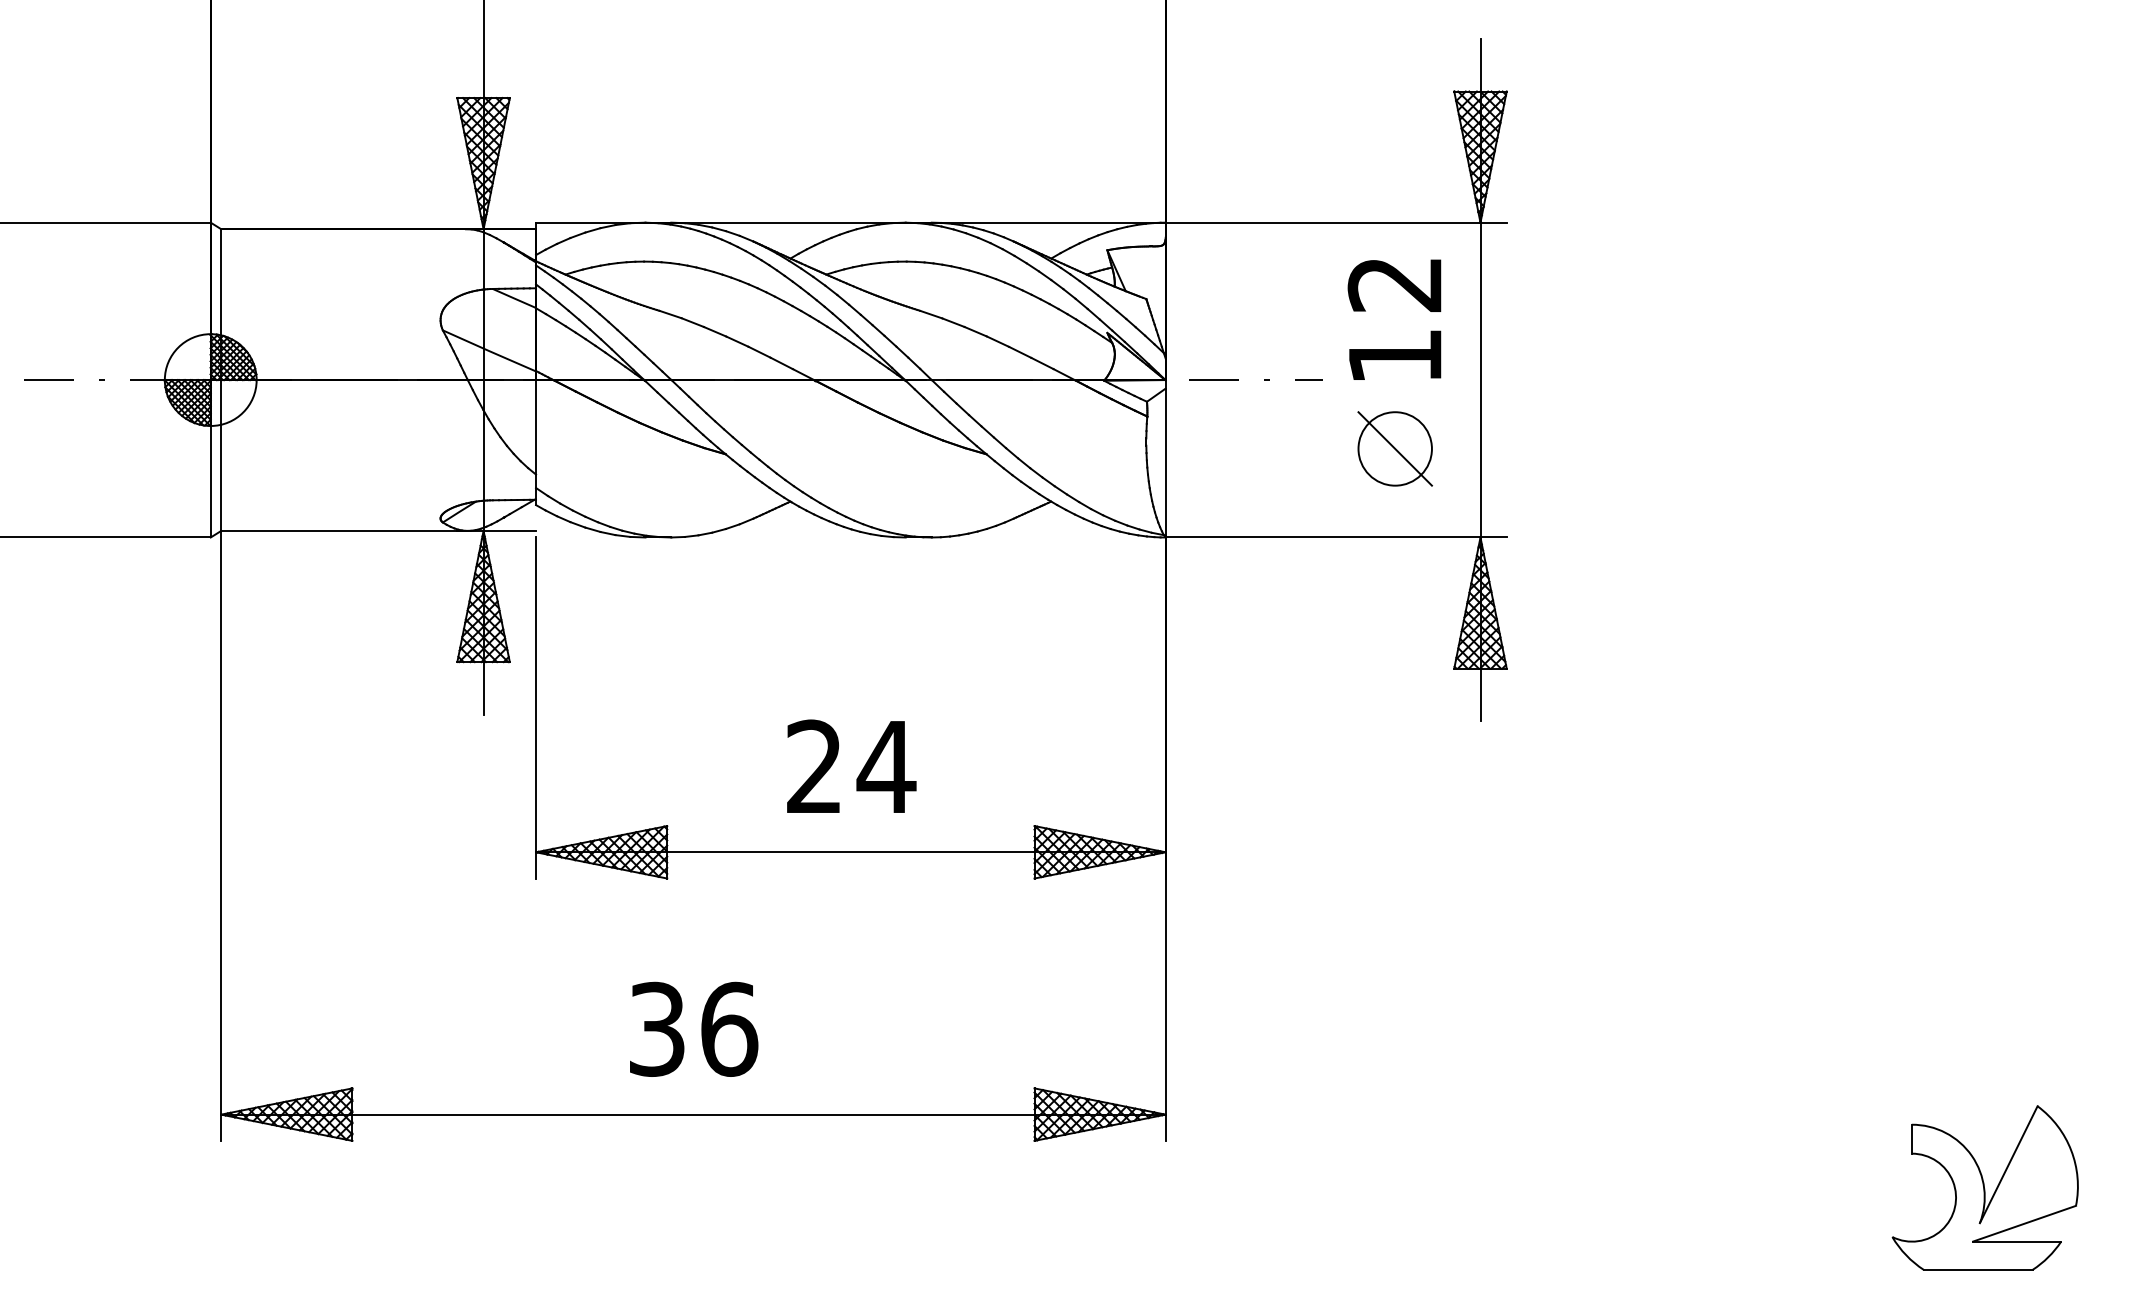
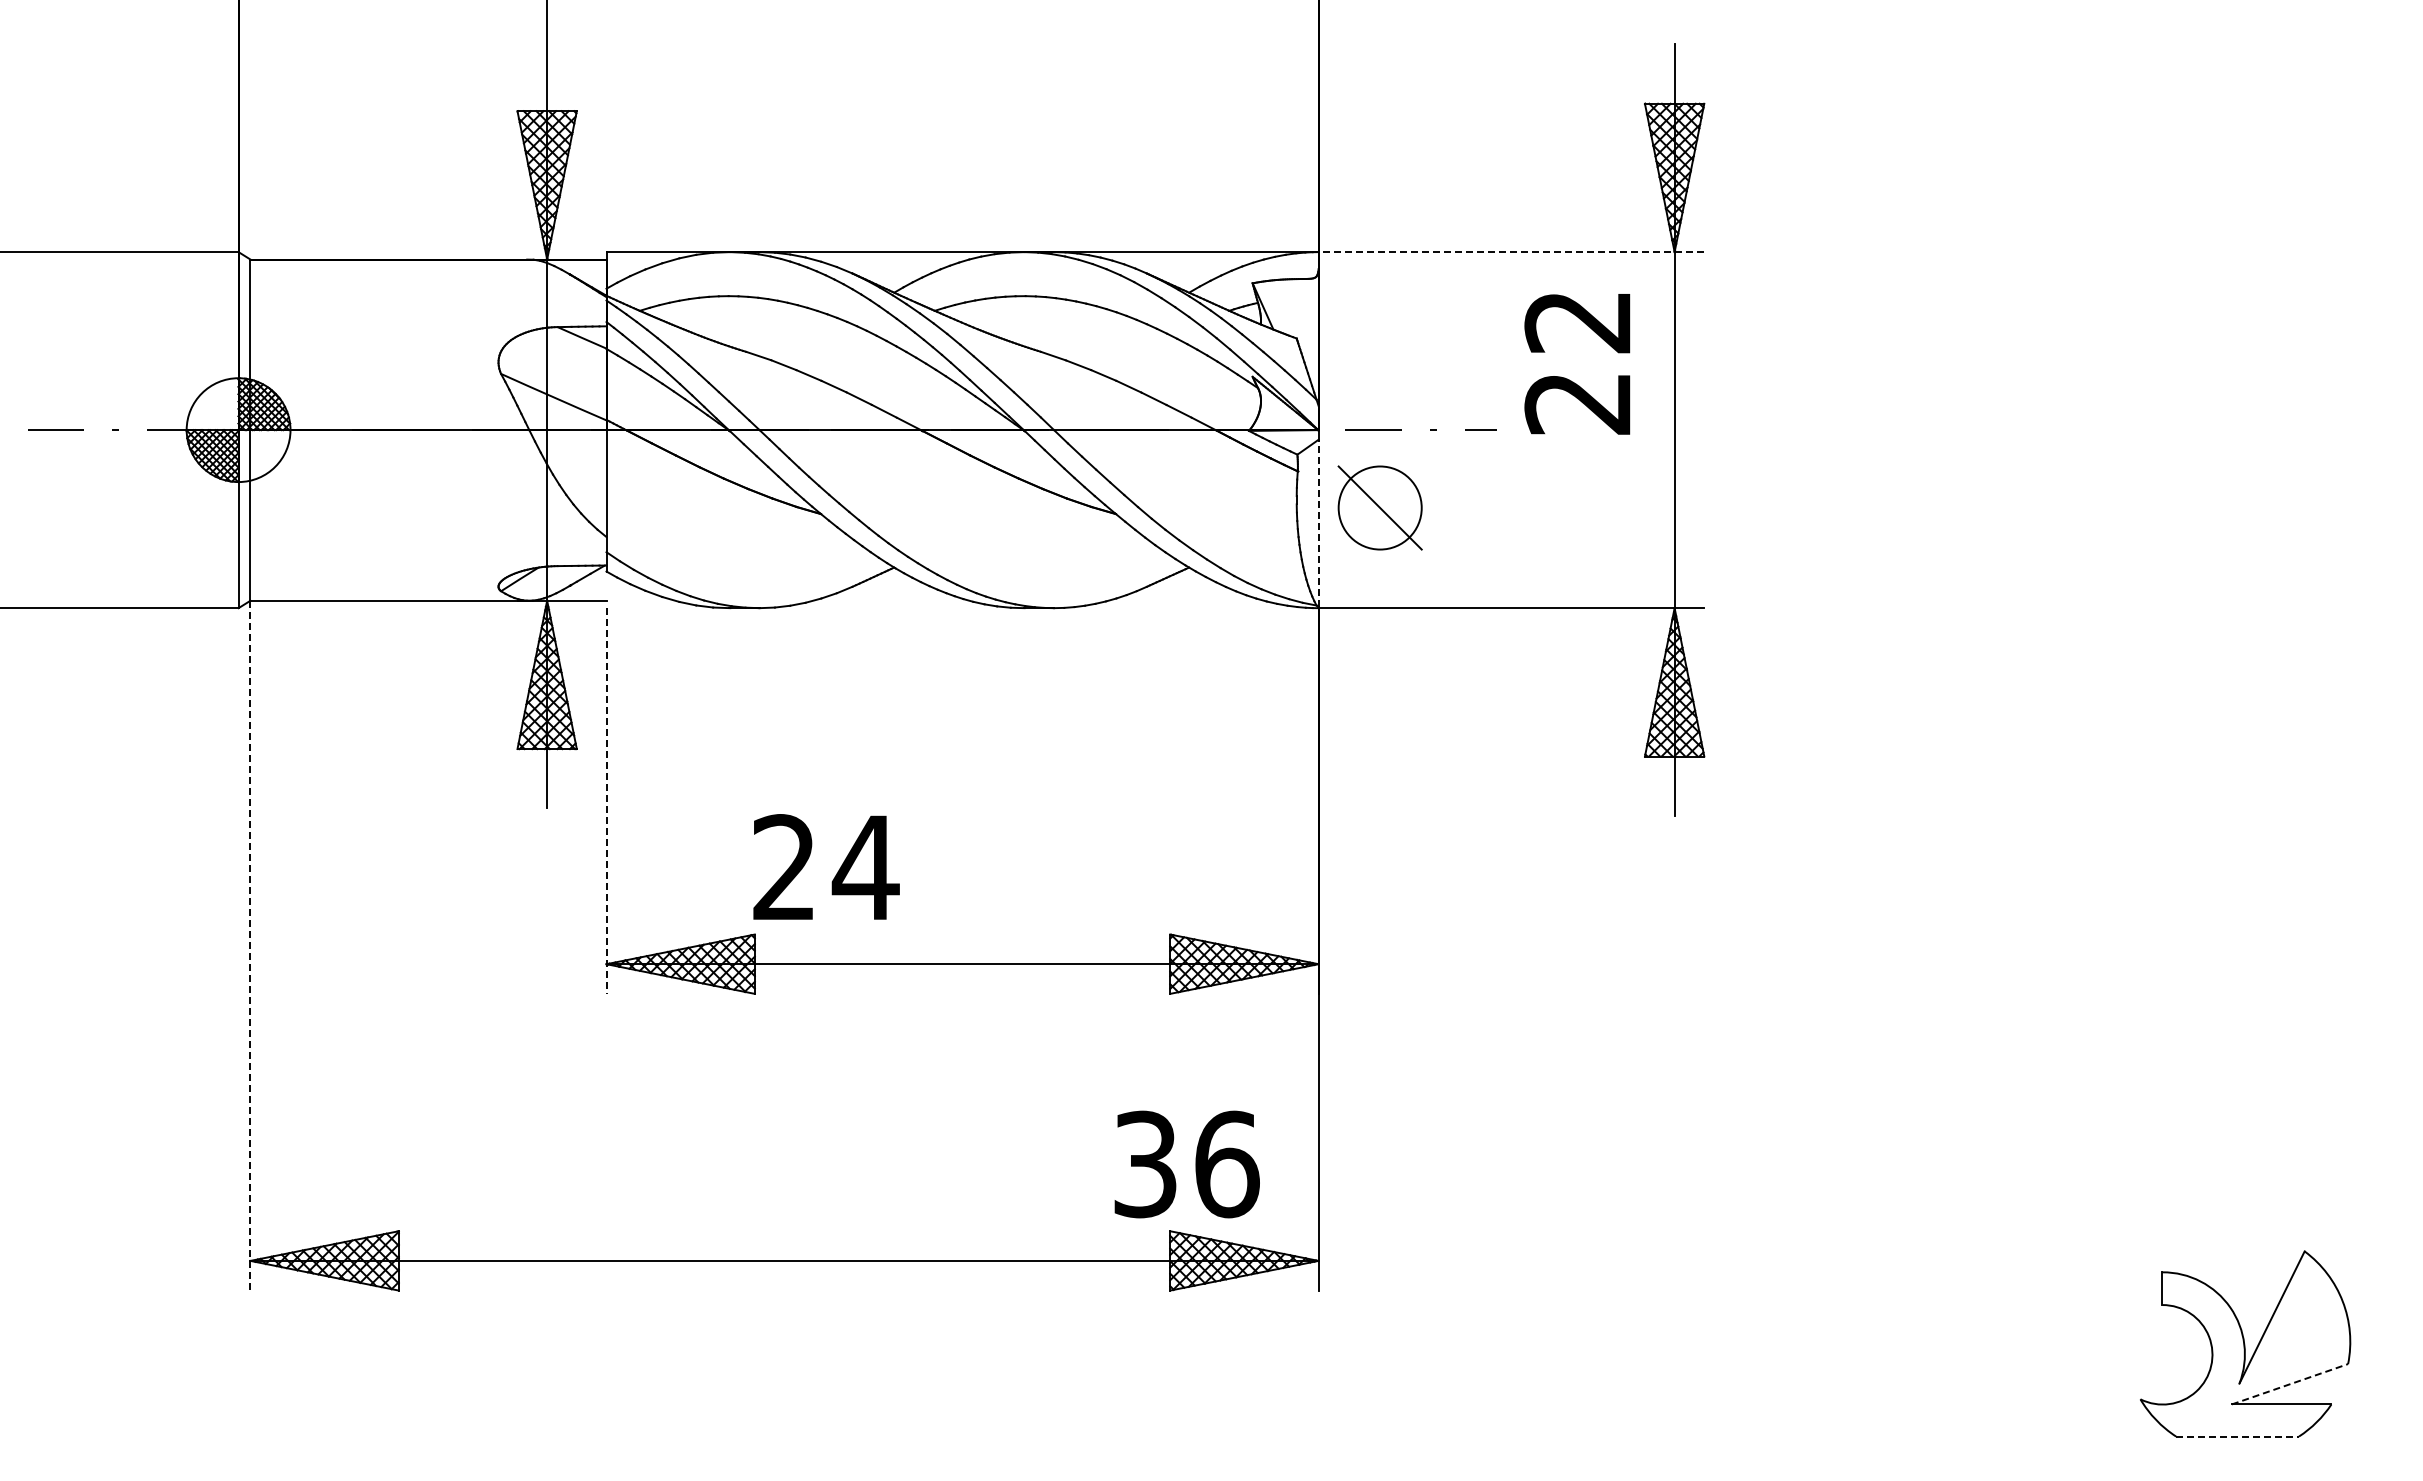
line: (1336, 223) -> (1511, 252), solid -> dashed
text: (1394, 357) -> (1577, 404), 12 -> 22
part: (1394, 448) -> (1379, 507), moved
line: (1165, 461) -> (1318, 522), solid -> dashed
line: (536, 708) -> (606, 801), solid -> dashed
text: (851, 765) -> (826, 866), moved
line: (221, 835) -> (250, 945), solid -> dashed
text: (693, 1029) -> (1186, 1164), moved
line: (2024, 1223) -> (2289, 1384), solid -> dashed
line: (1979, 1269) -> (2238, 1436), solid -> dashed

